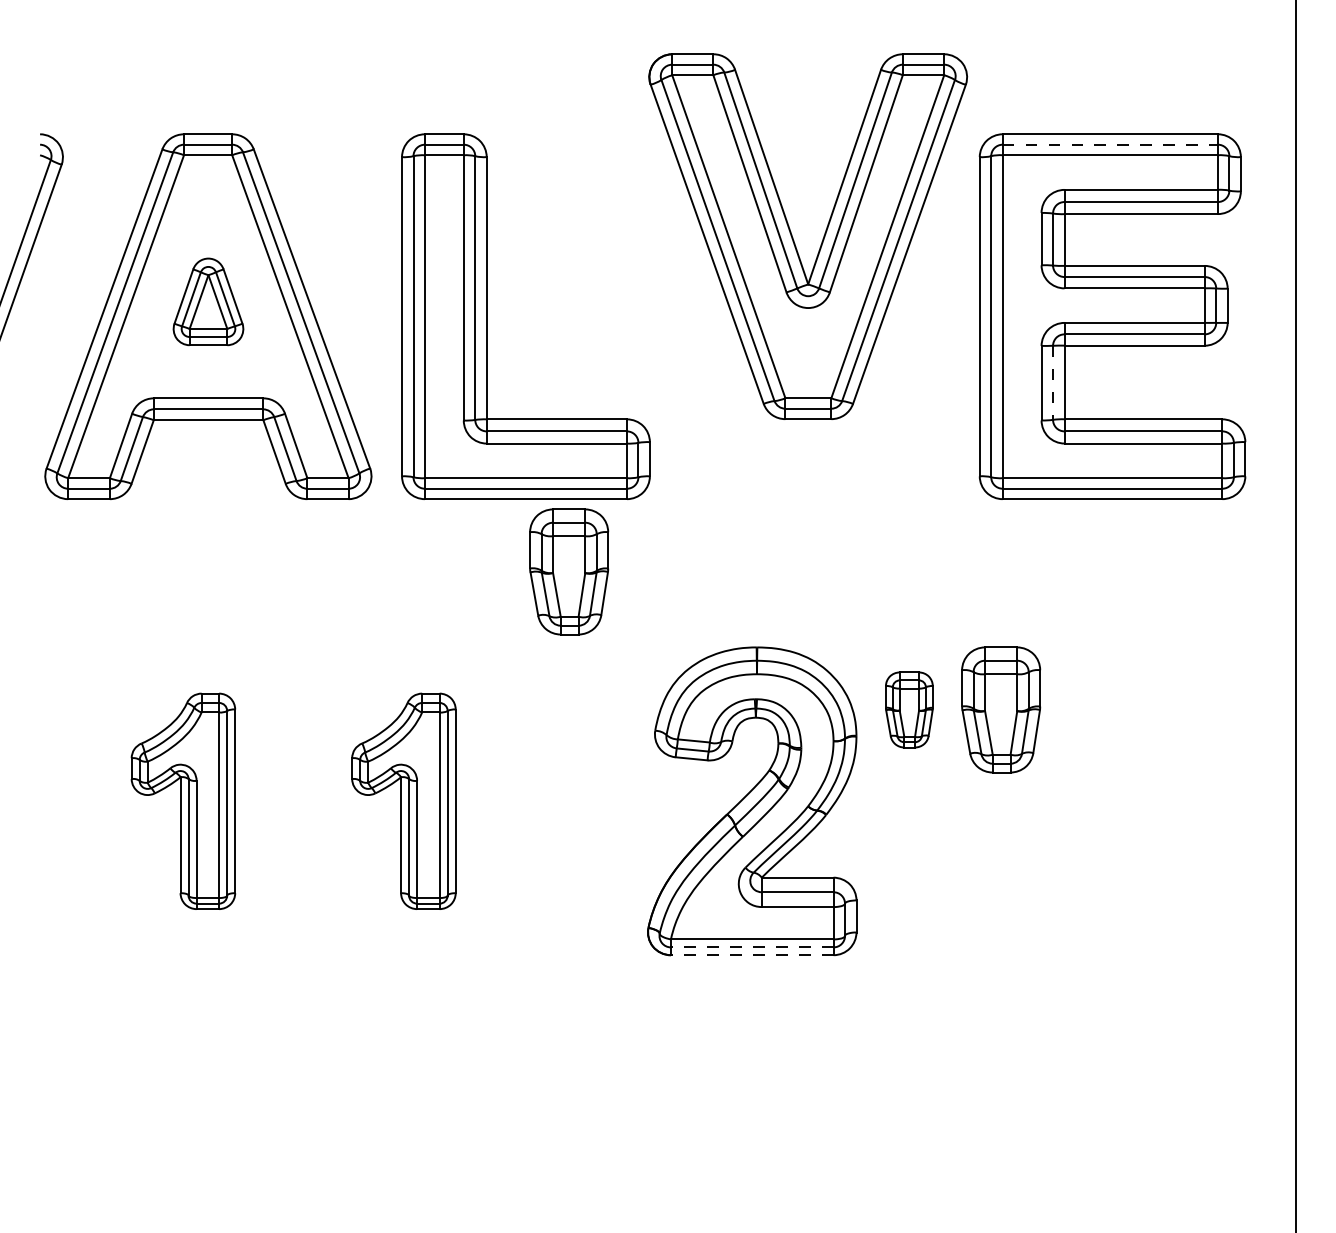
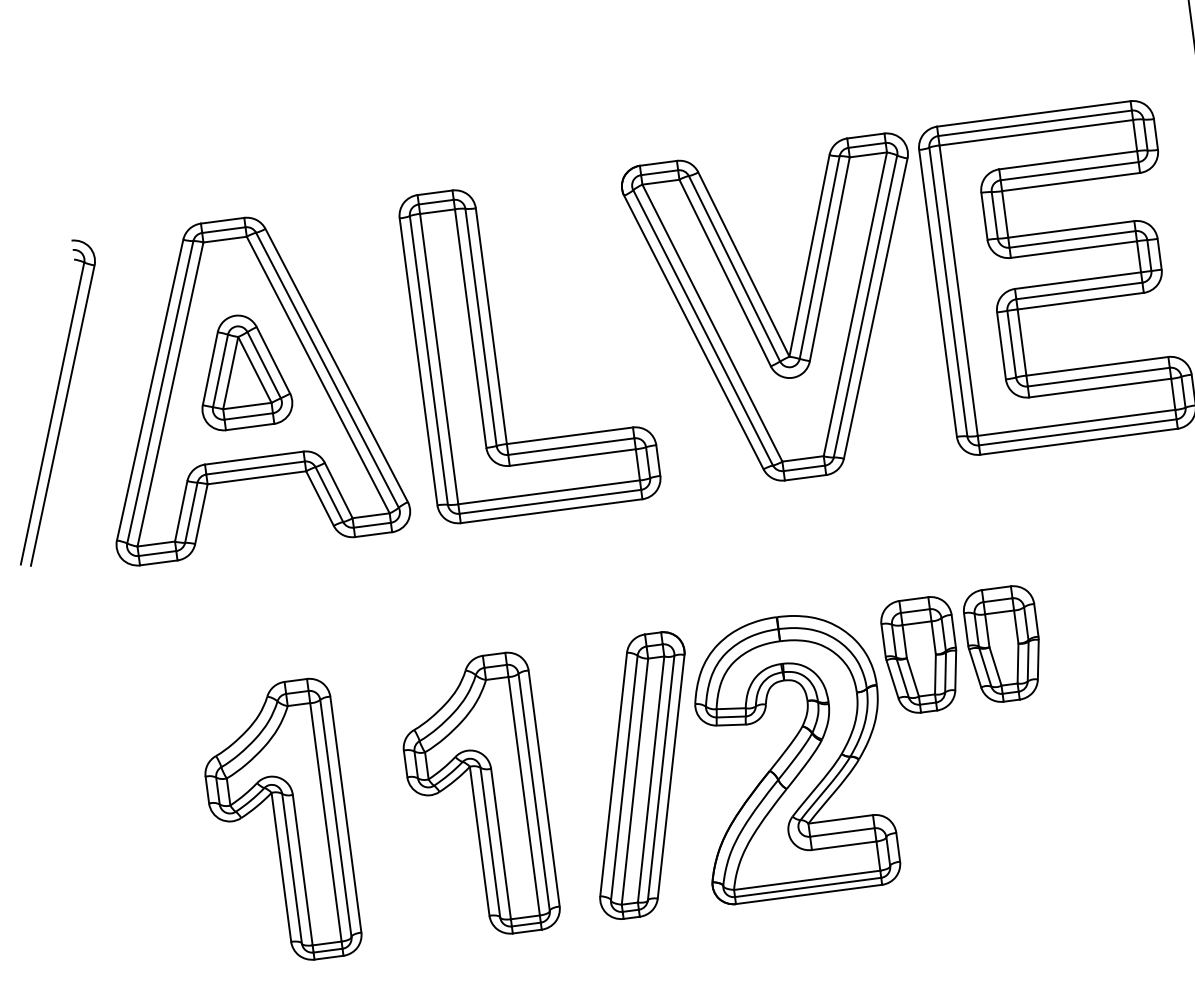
line: (1110, 144) -> (1035, 123), dashed -> solid
part: (821, 241) -> (796, 316), moved
part: (208, 301) -> (242, 371), size x1.43
line: (1053, 383) -> (1012, 344), dashed -> solid
part: (569, 571) -> (599, 571), removed
part: (909, 709) -> (921, 654), size x1.67
part: (183, 801) -> (279, 823), size x1.43
part: (403, 801) -> (477, 797), size x1.43
part: (586, 801) -> (641, 775), added
line: (751, 947) -> (807, 887), dashed -> solid
line: (751, 955) -> (808, 894), dashed -> solid

